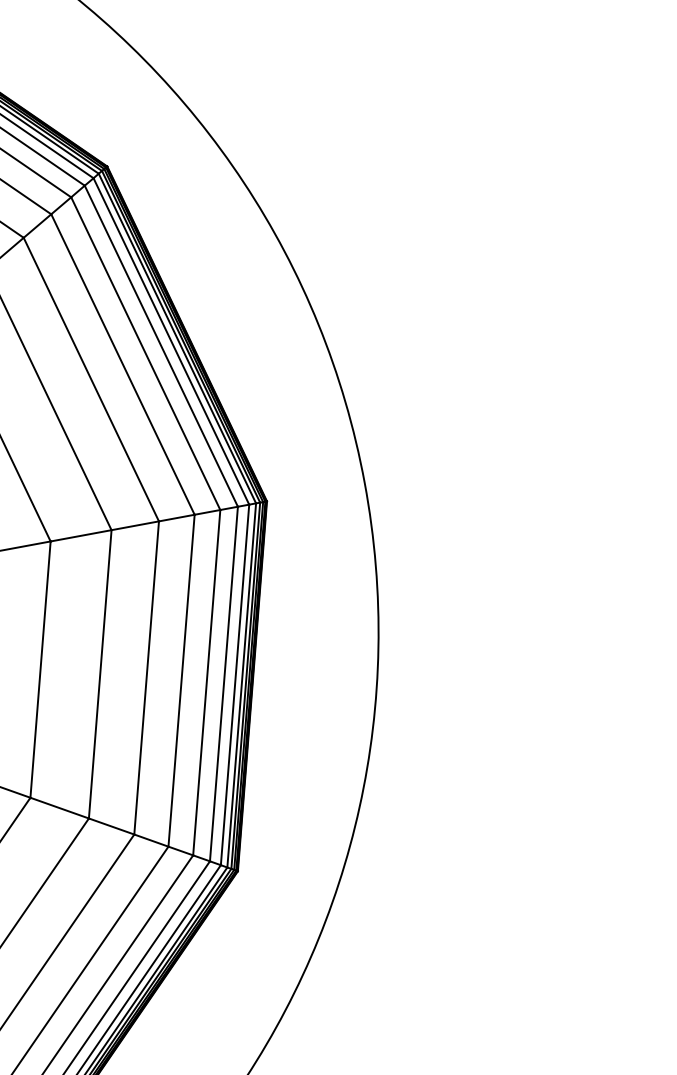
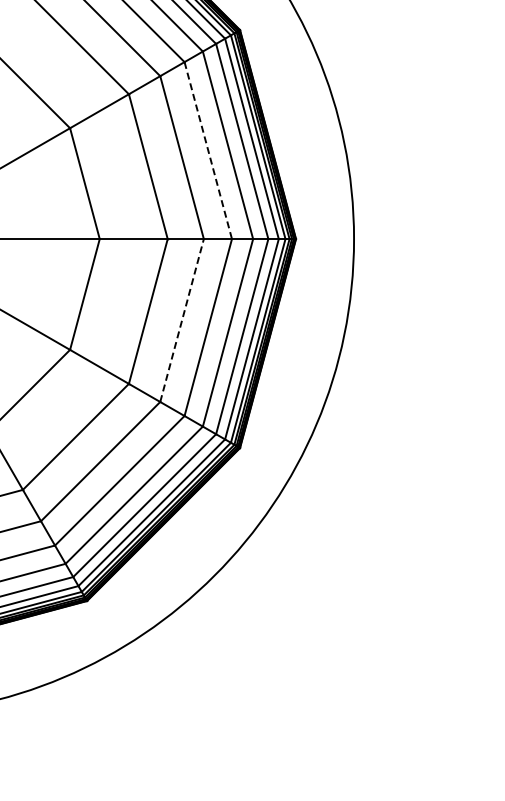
line: (91, 379) -> (208, 150), solid -> dashed
line: (100, 674) -> (182, 320), solid -> dashed

